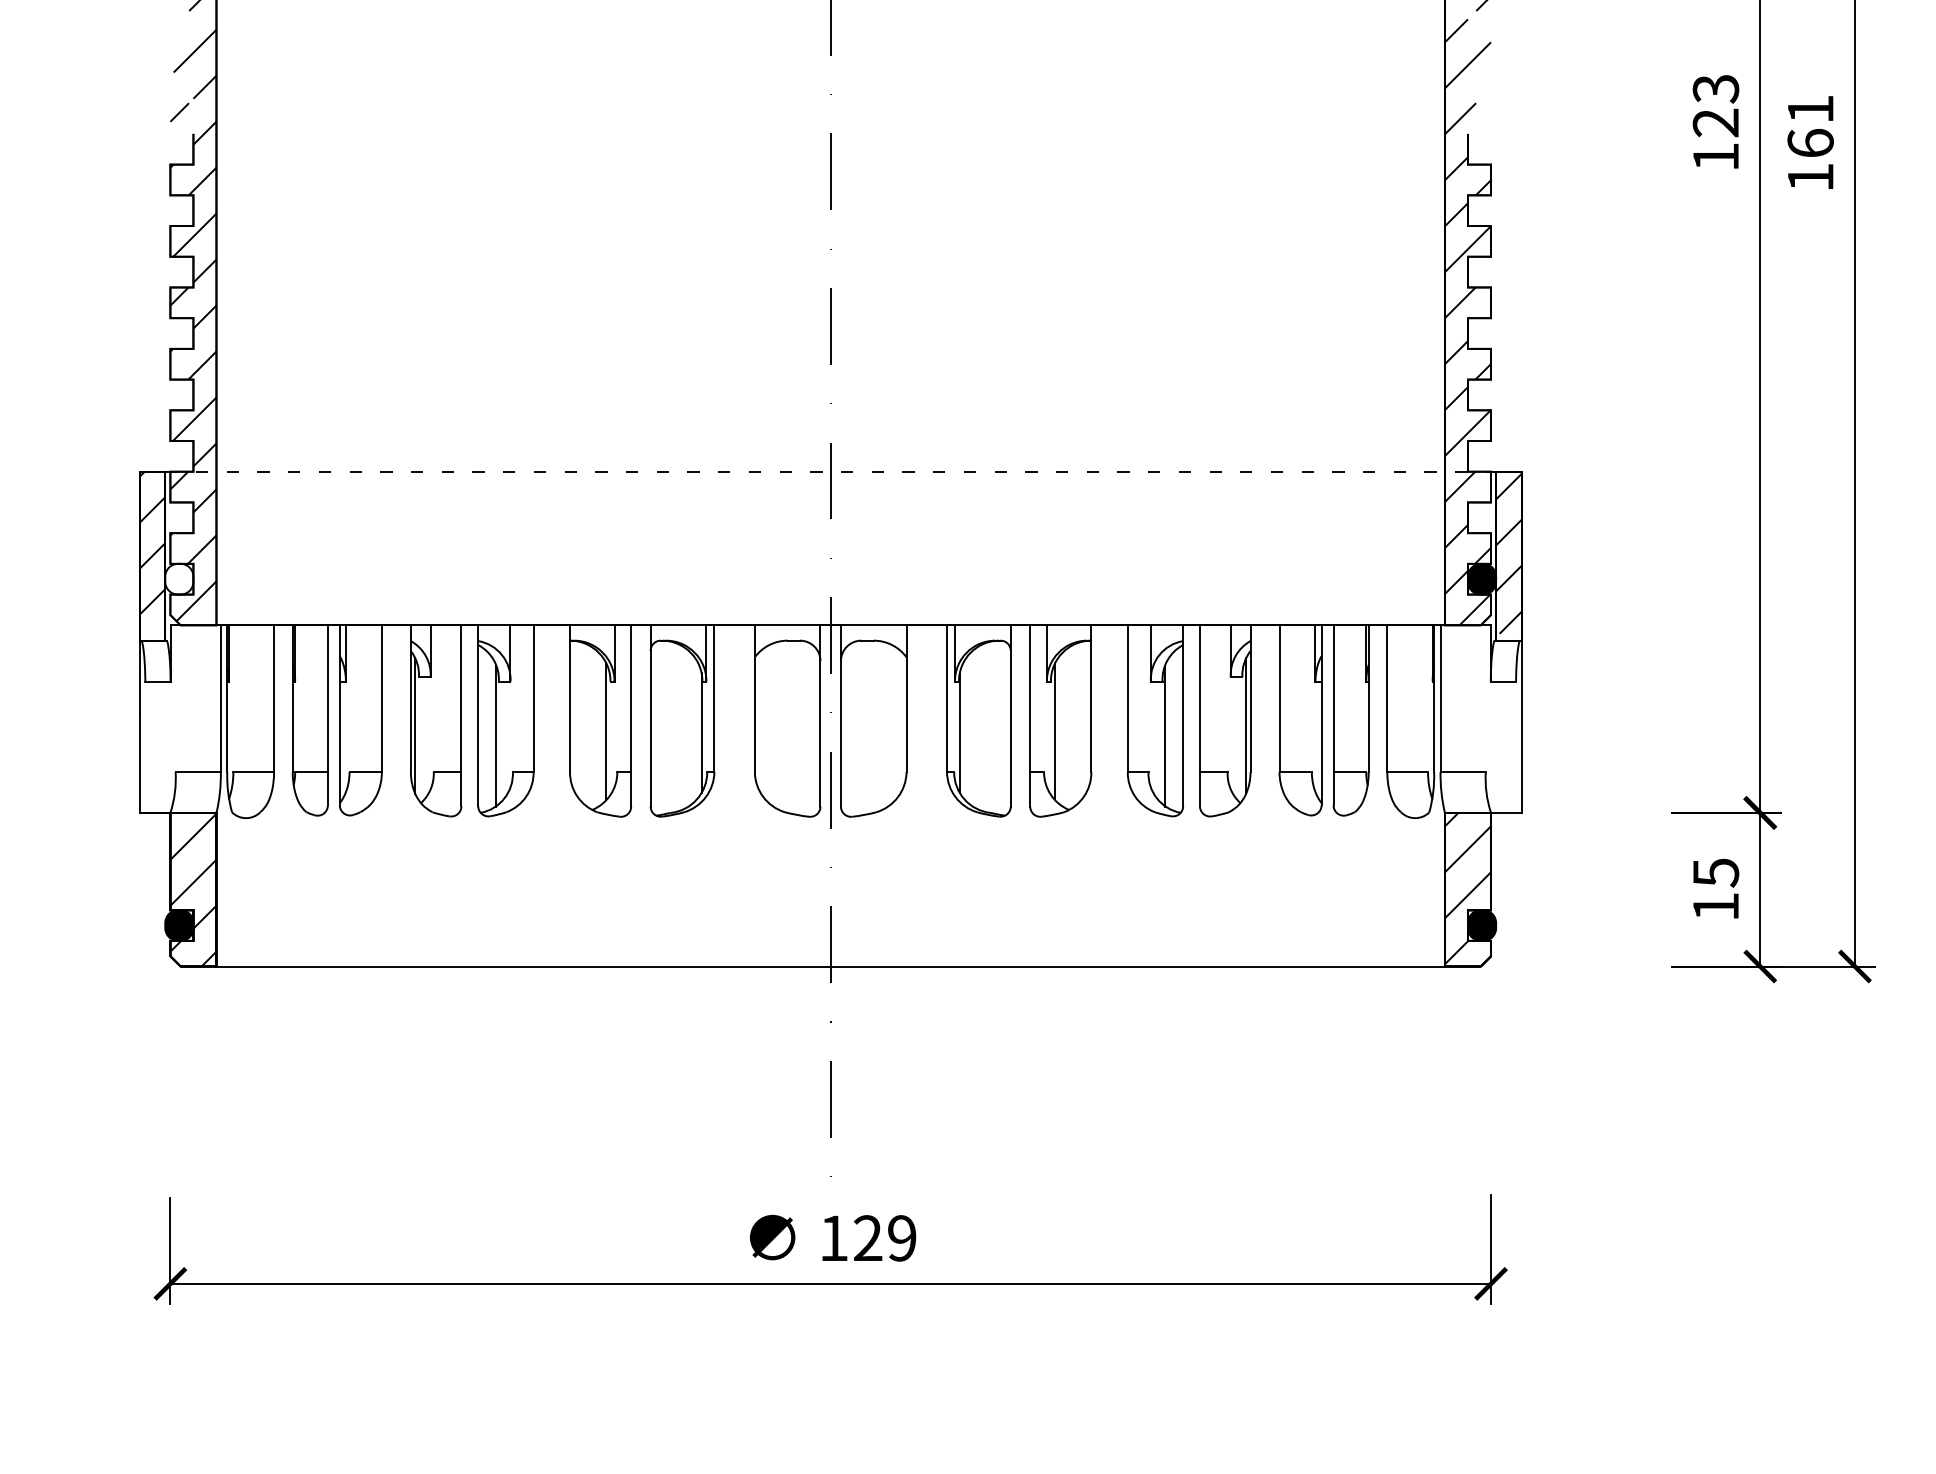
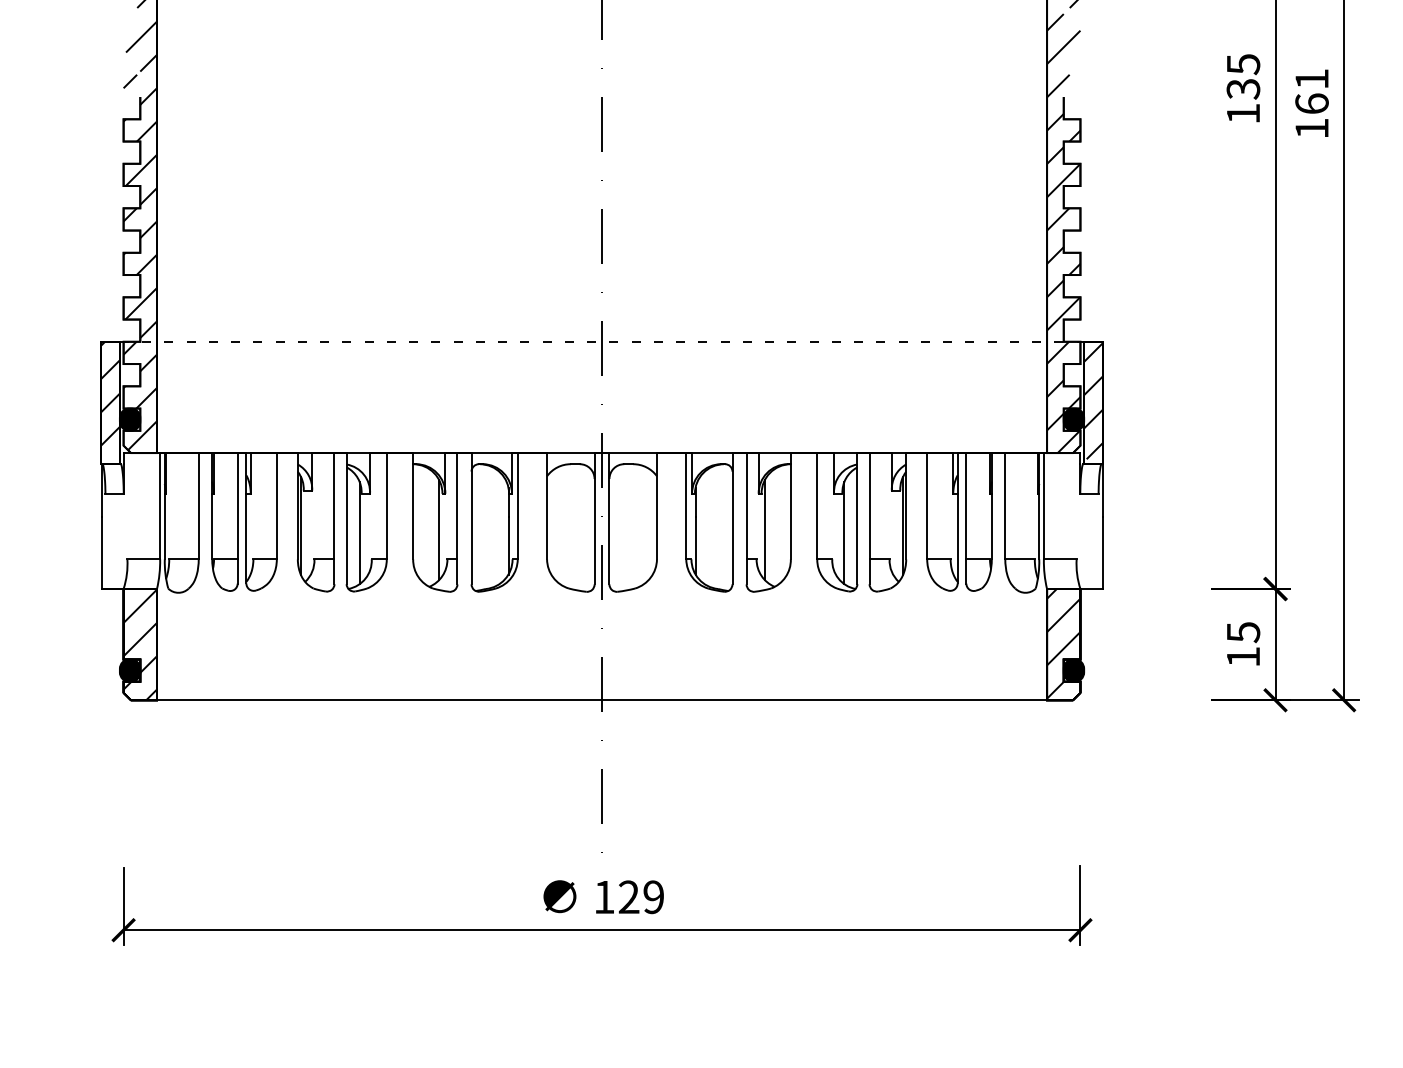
text: (1716, 105) -> (1243, 76), 123 -> 135
fill: (178, 578) -> (129, 419), added

